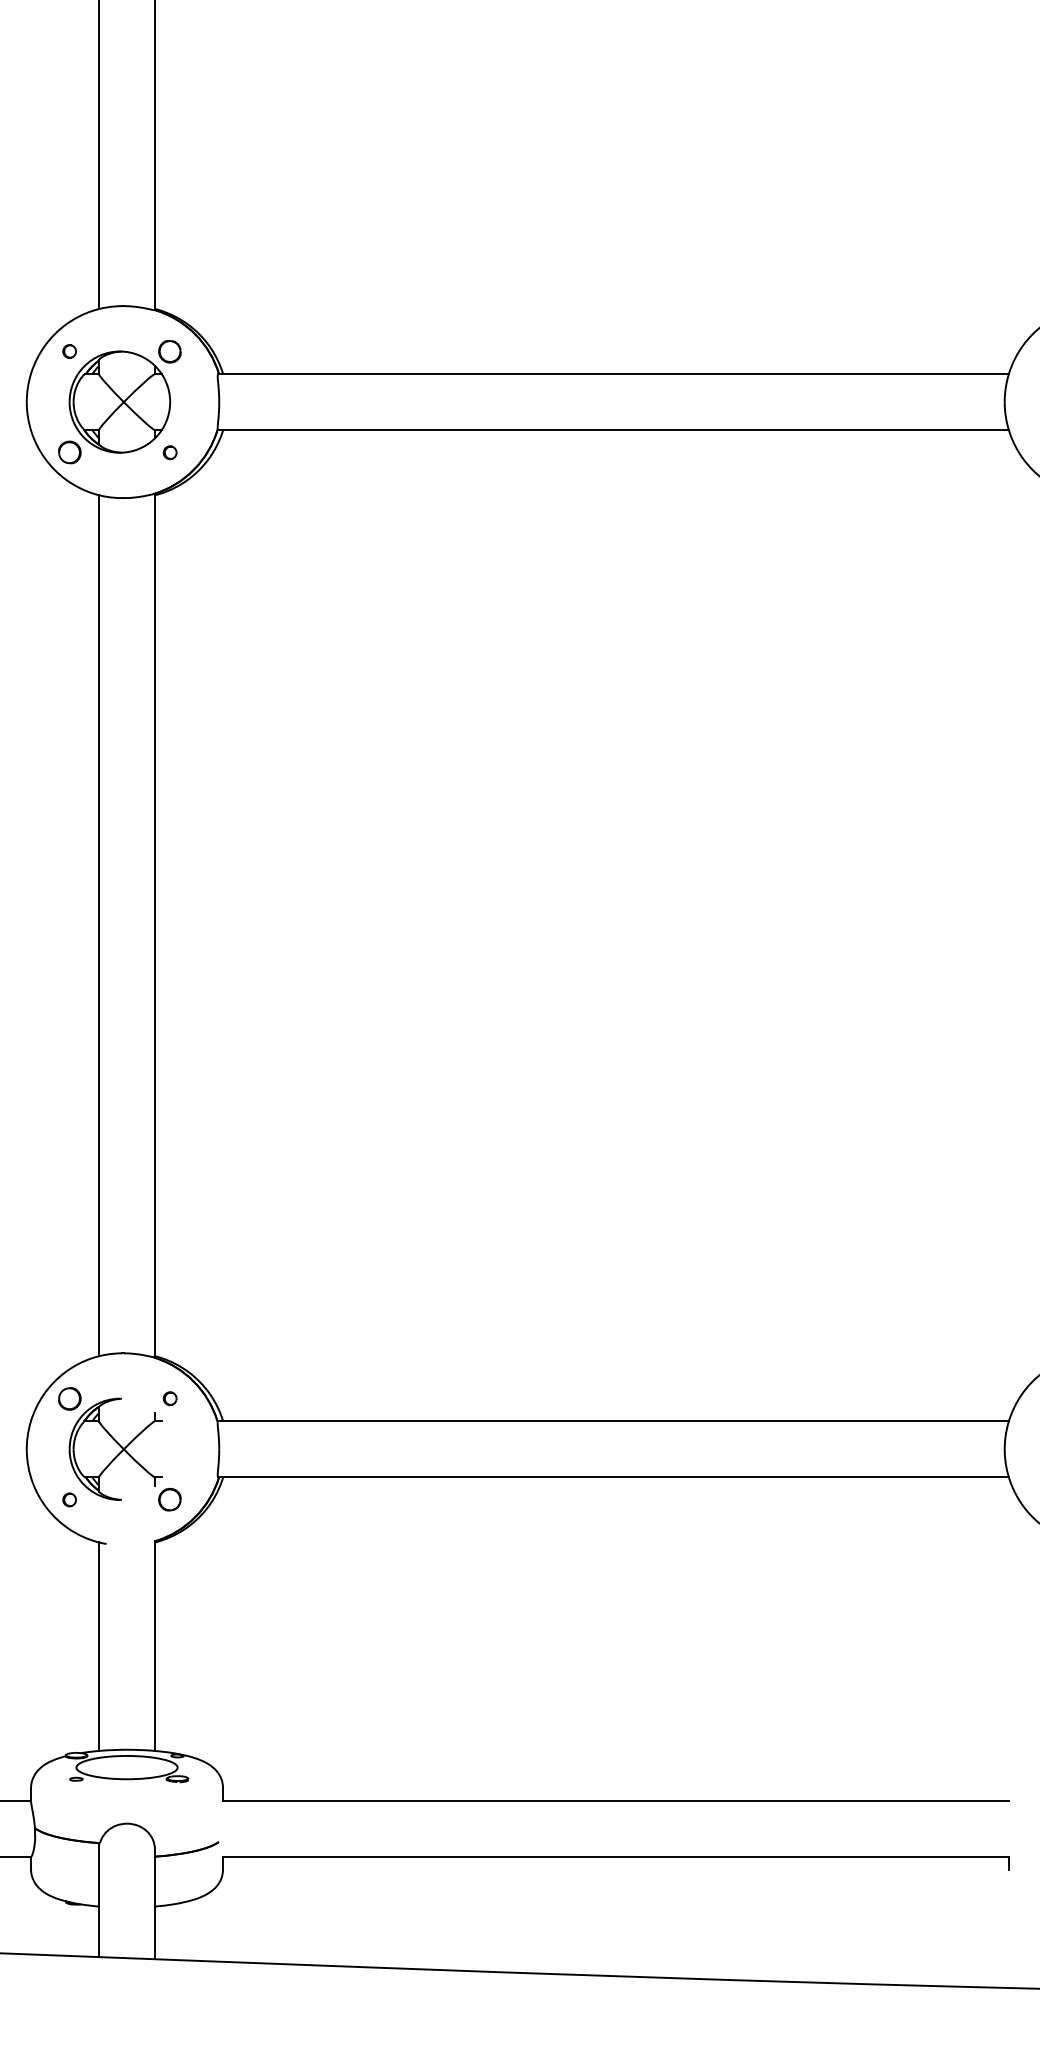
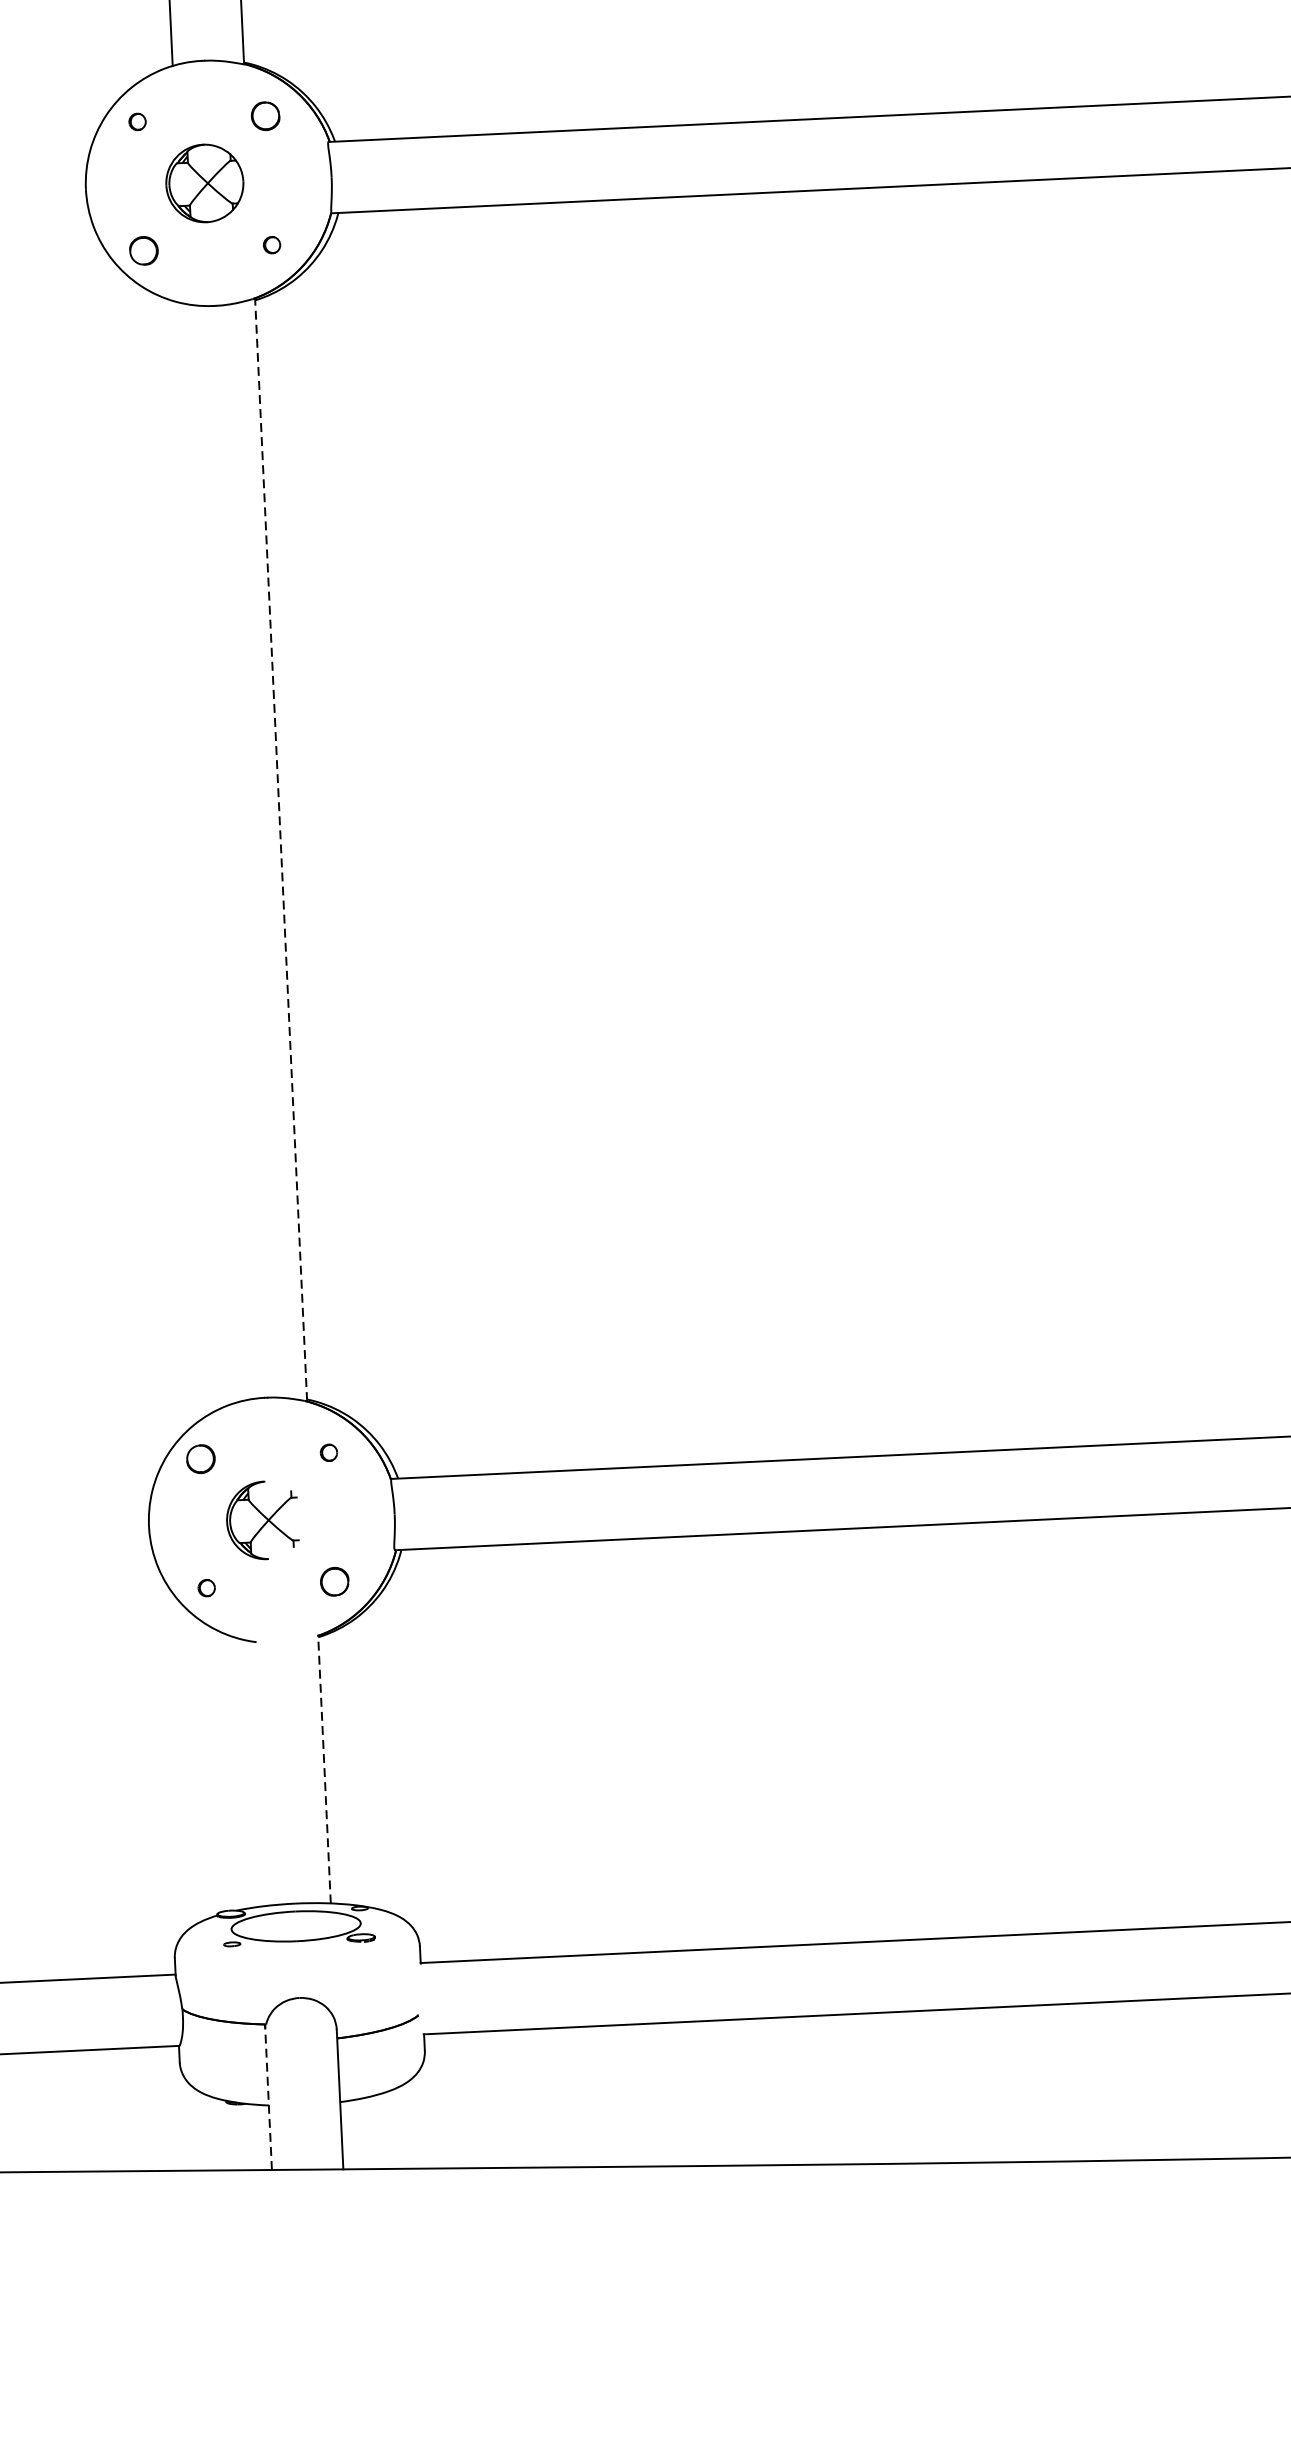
part: (119, 401) -> (204, 182), size x0.6
line: (99, 925) -> (210, 852), removed
line: (154, 925) -> (280, 849), solid -> dashed
part: (115, 1448) -> (262, 1519), size x0.6
line: (99, 1646) -> (253, 1773), removed
line: (154, 1646) -> (323, 1770), solid -> dashed
line: (99, 1900) -> (268, 2097), solid -> dashed

